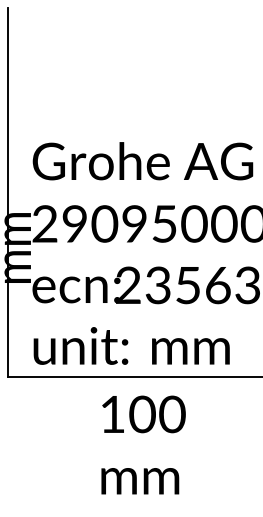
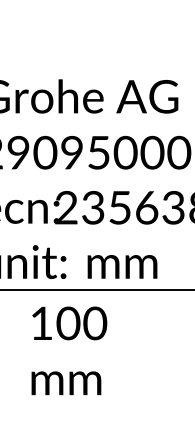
text: (143, 444) -> (69, 350), moved

